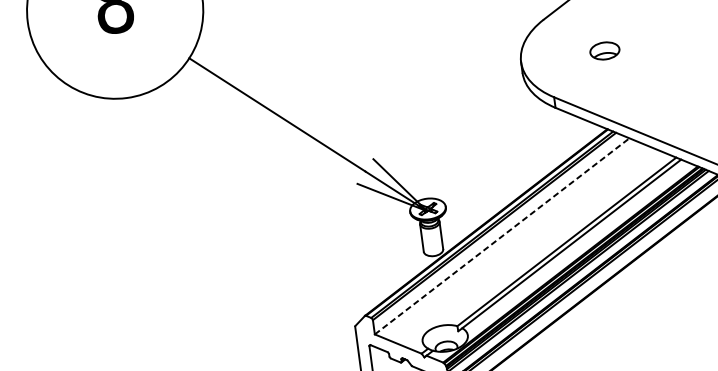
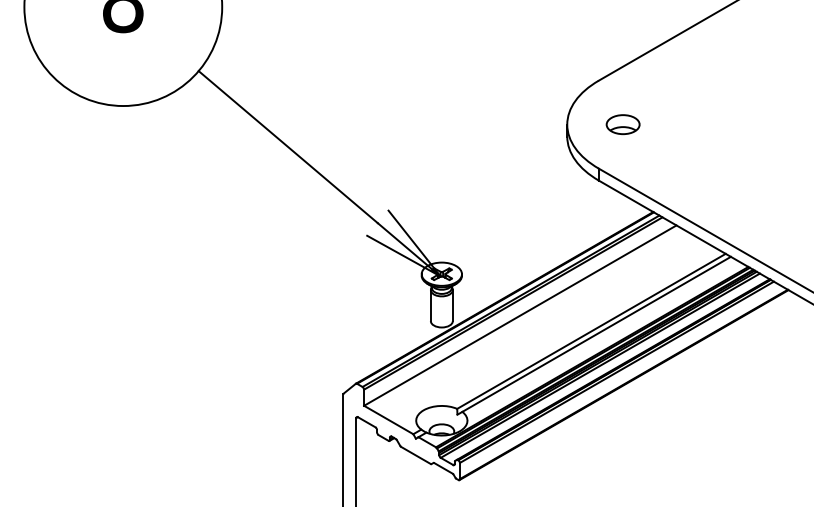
part: (604, 50) -> (622, 124), moved
line: (502, 236) -> (520, 315), dashed -> solid

